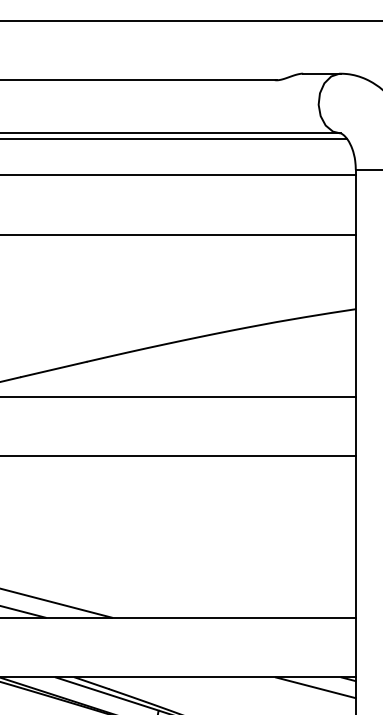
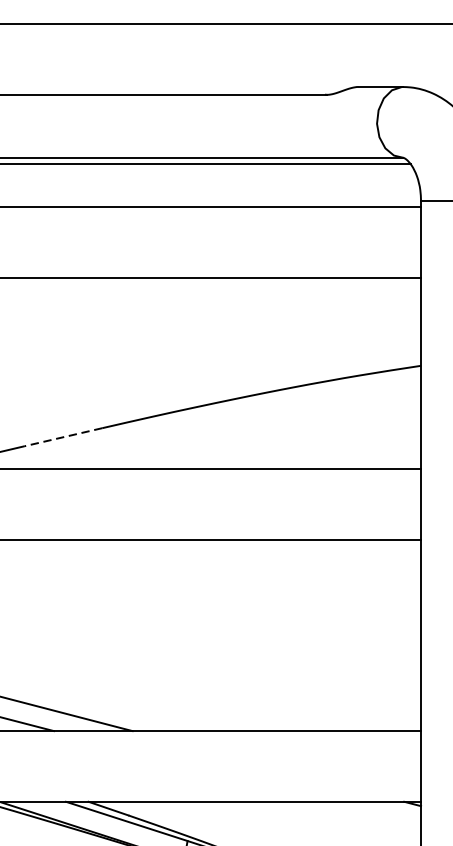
line: (53, 369) -> (63, 437), solid -> dashed
line: (315, 687) -> (373, 813), removed

